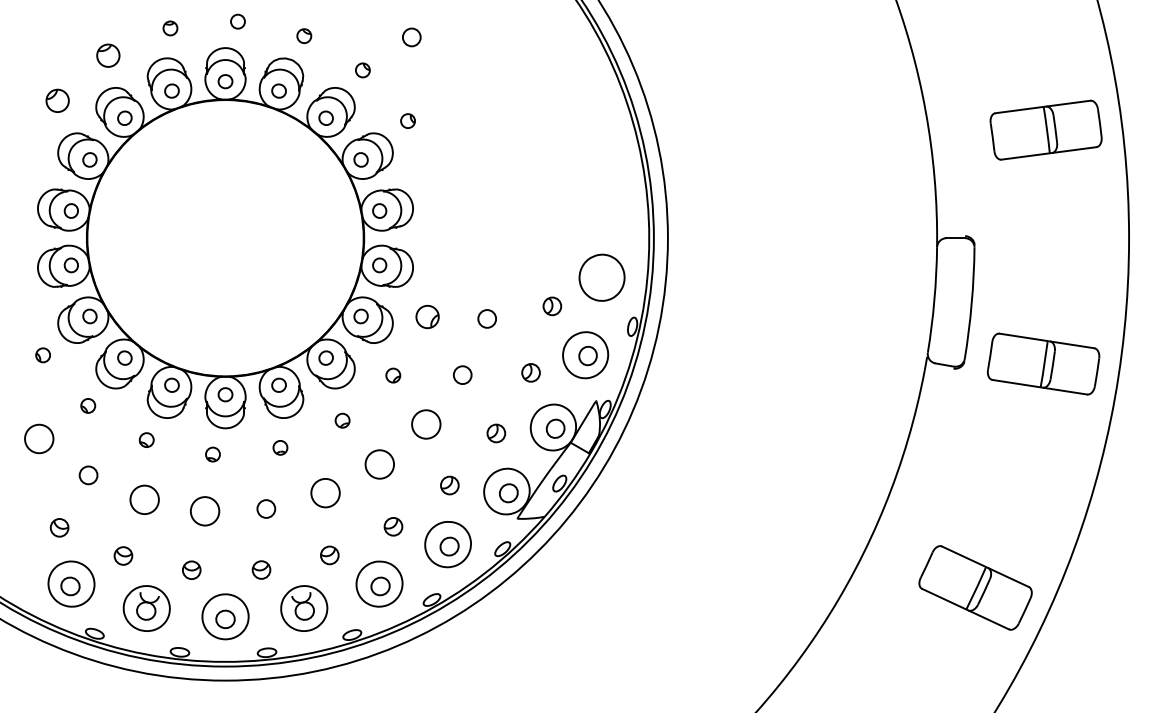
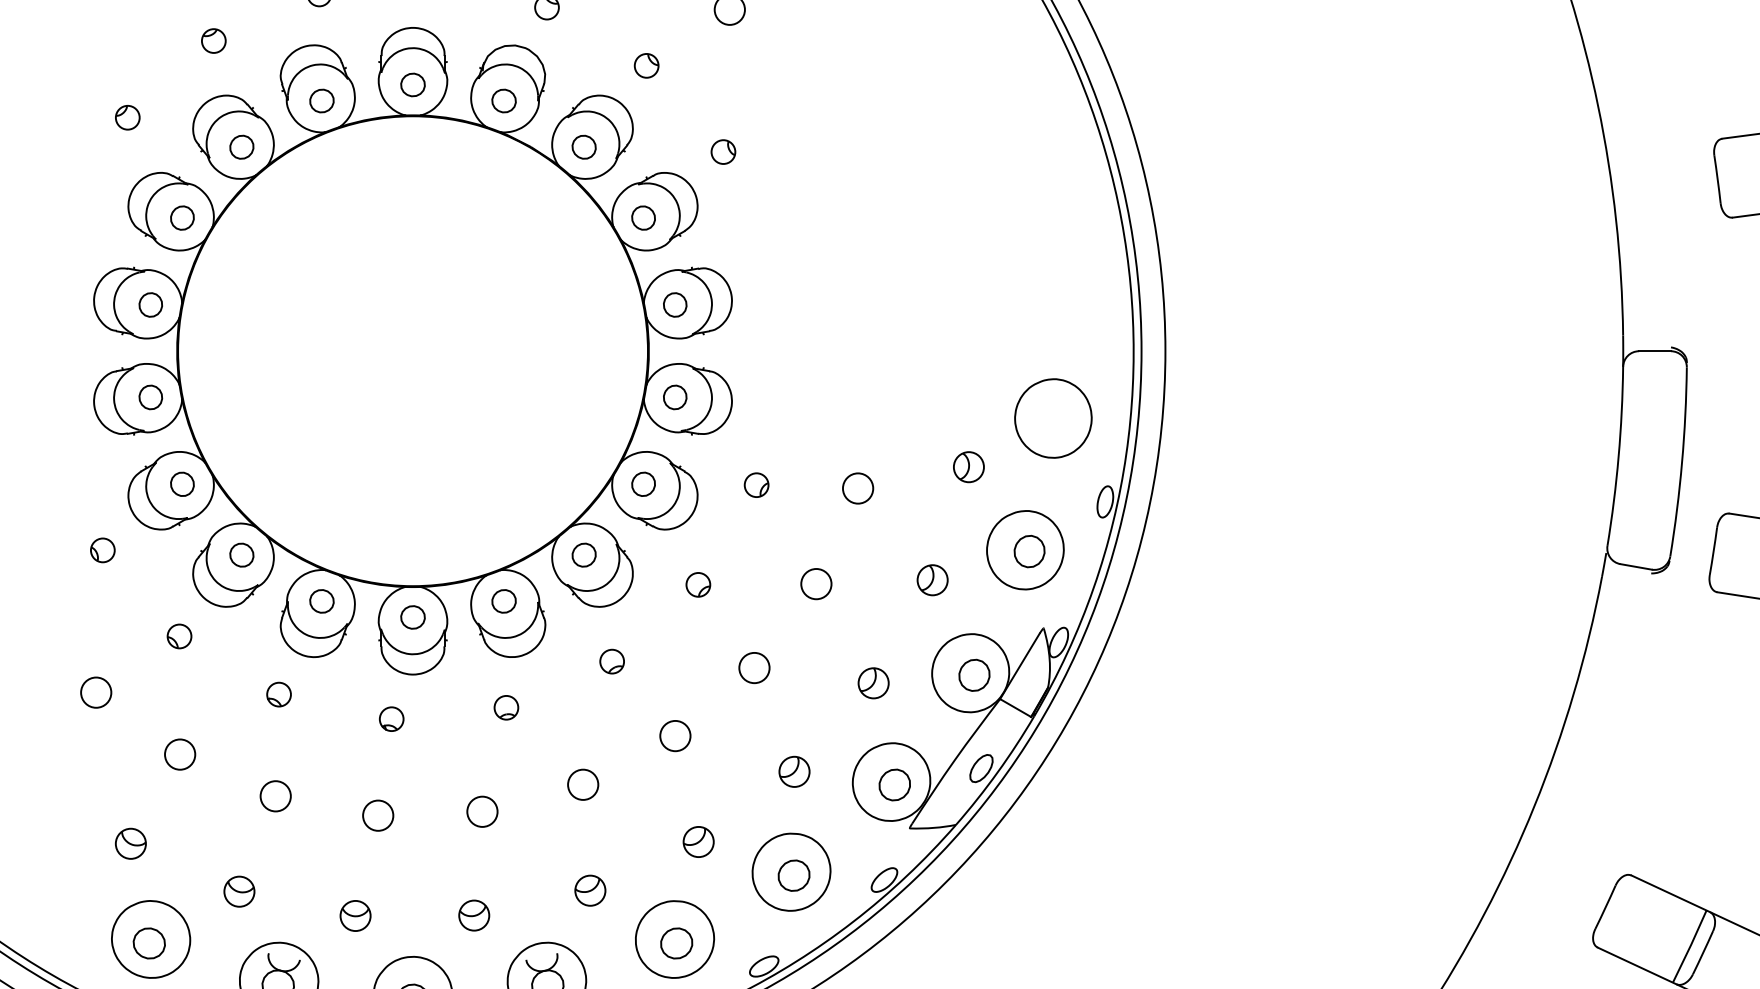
part: (108, 55) -> (213, 40), size x0.62
part: (57, 100) -> (127, 117), size x0.62
part: (427, 316) -> (756, 484), size x0.62
circle: (426, 424) -> (754, 668), size x0.62
circle: (39, 438) -> (96, 691), size x0.62
circle: (379, 464) -> (674, 736), size x0.62
circle: (325, 493) -> (583, 785), size x0.62
circle: (144, 499) -> (275, 795), size x0.62
circle: (204, 511) -> (377, 816), size x0.62

